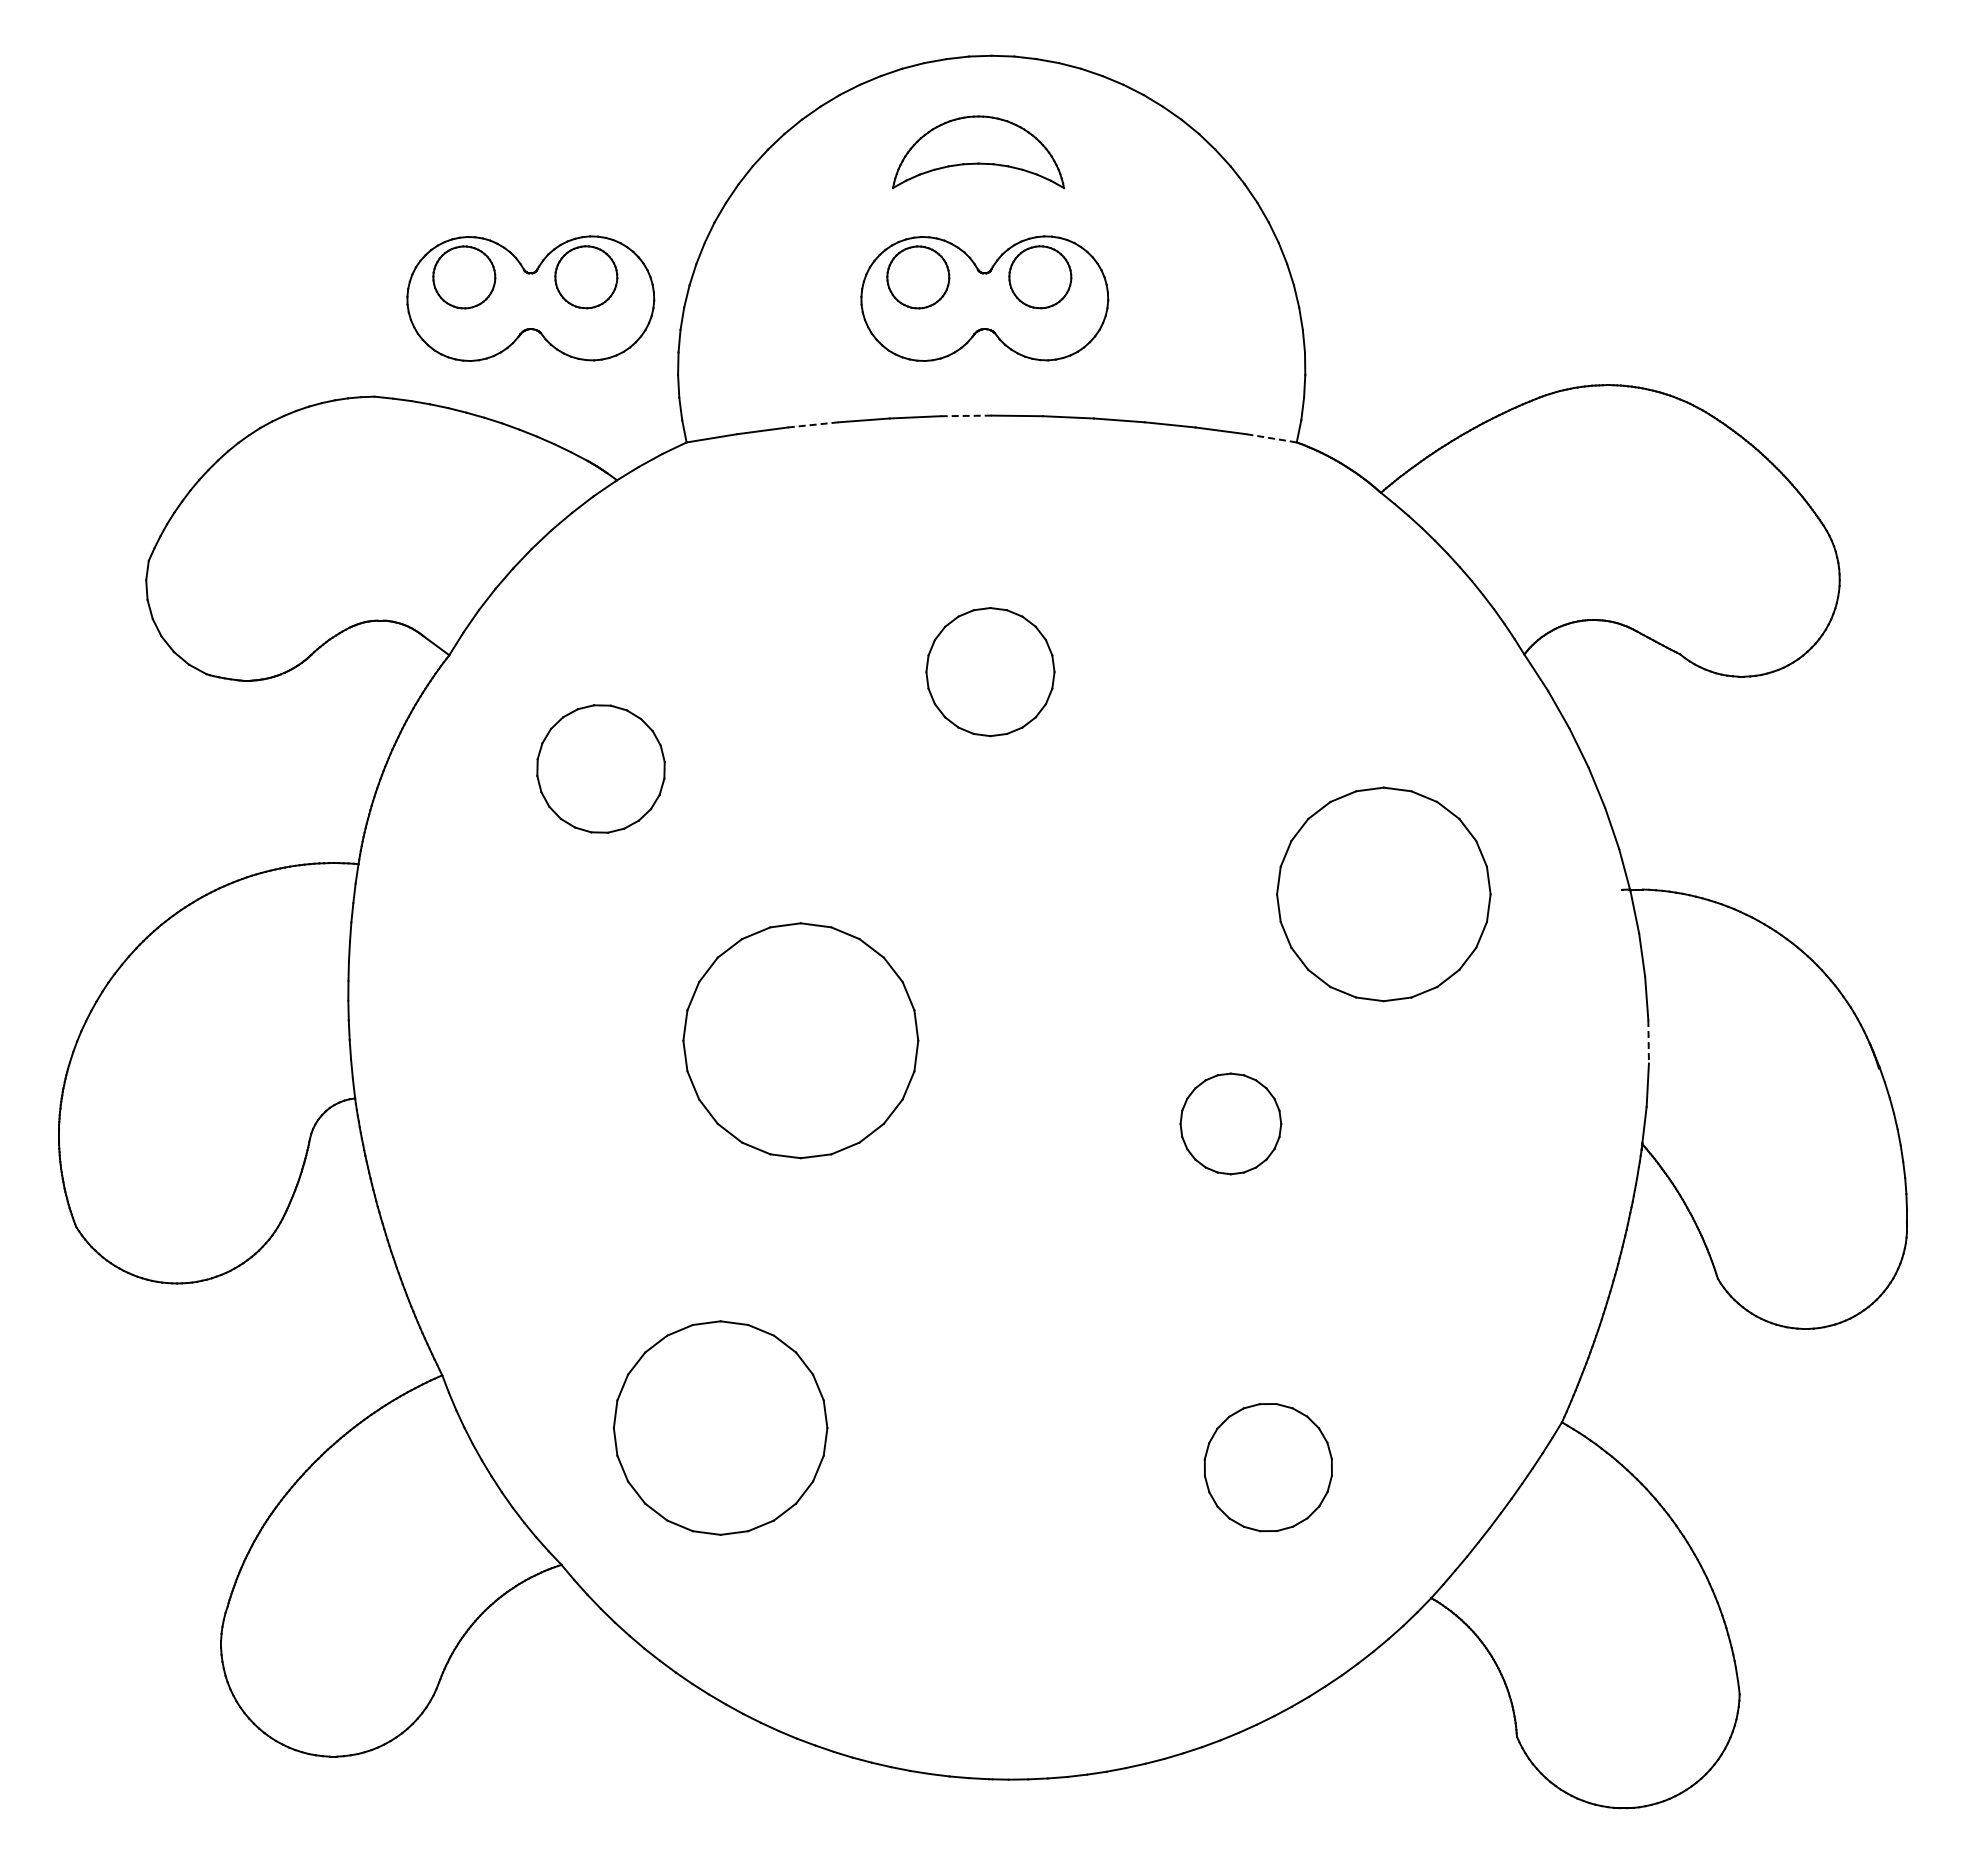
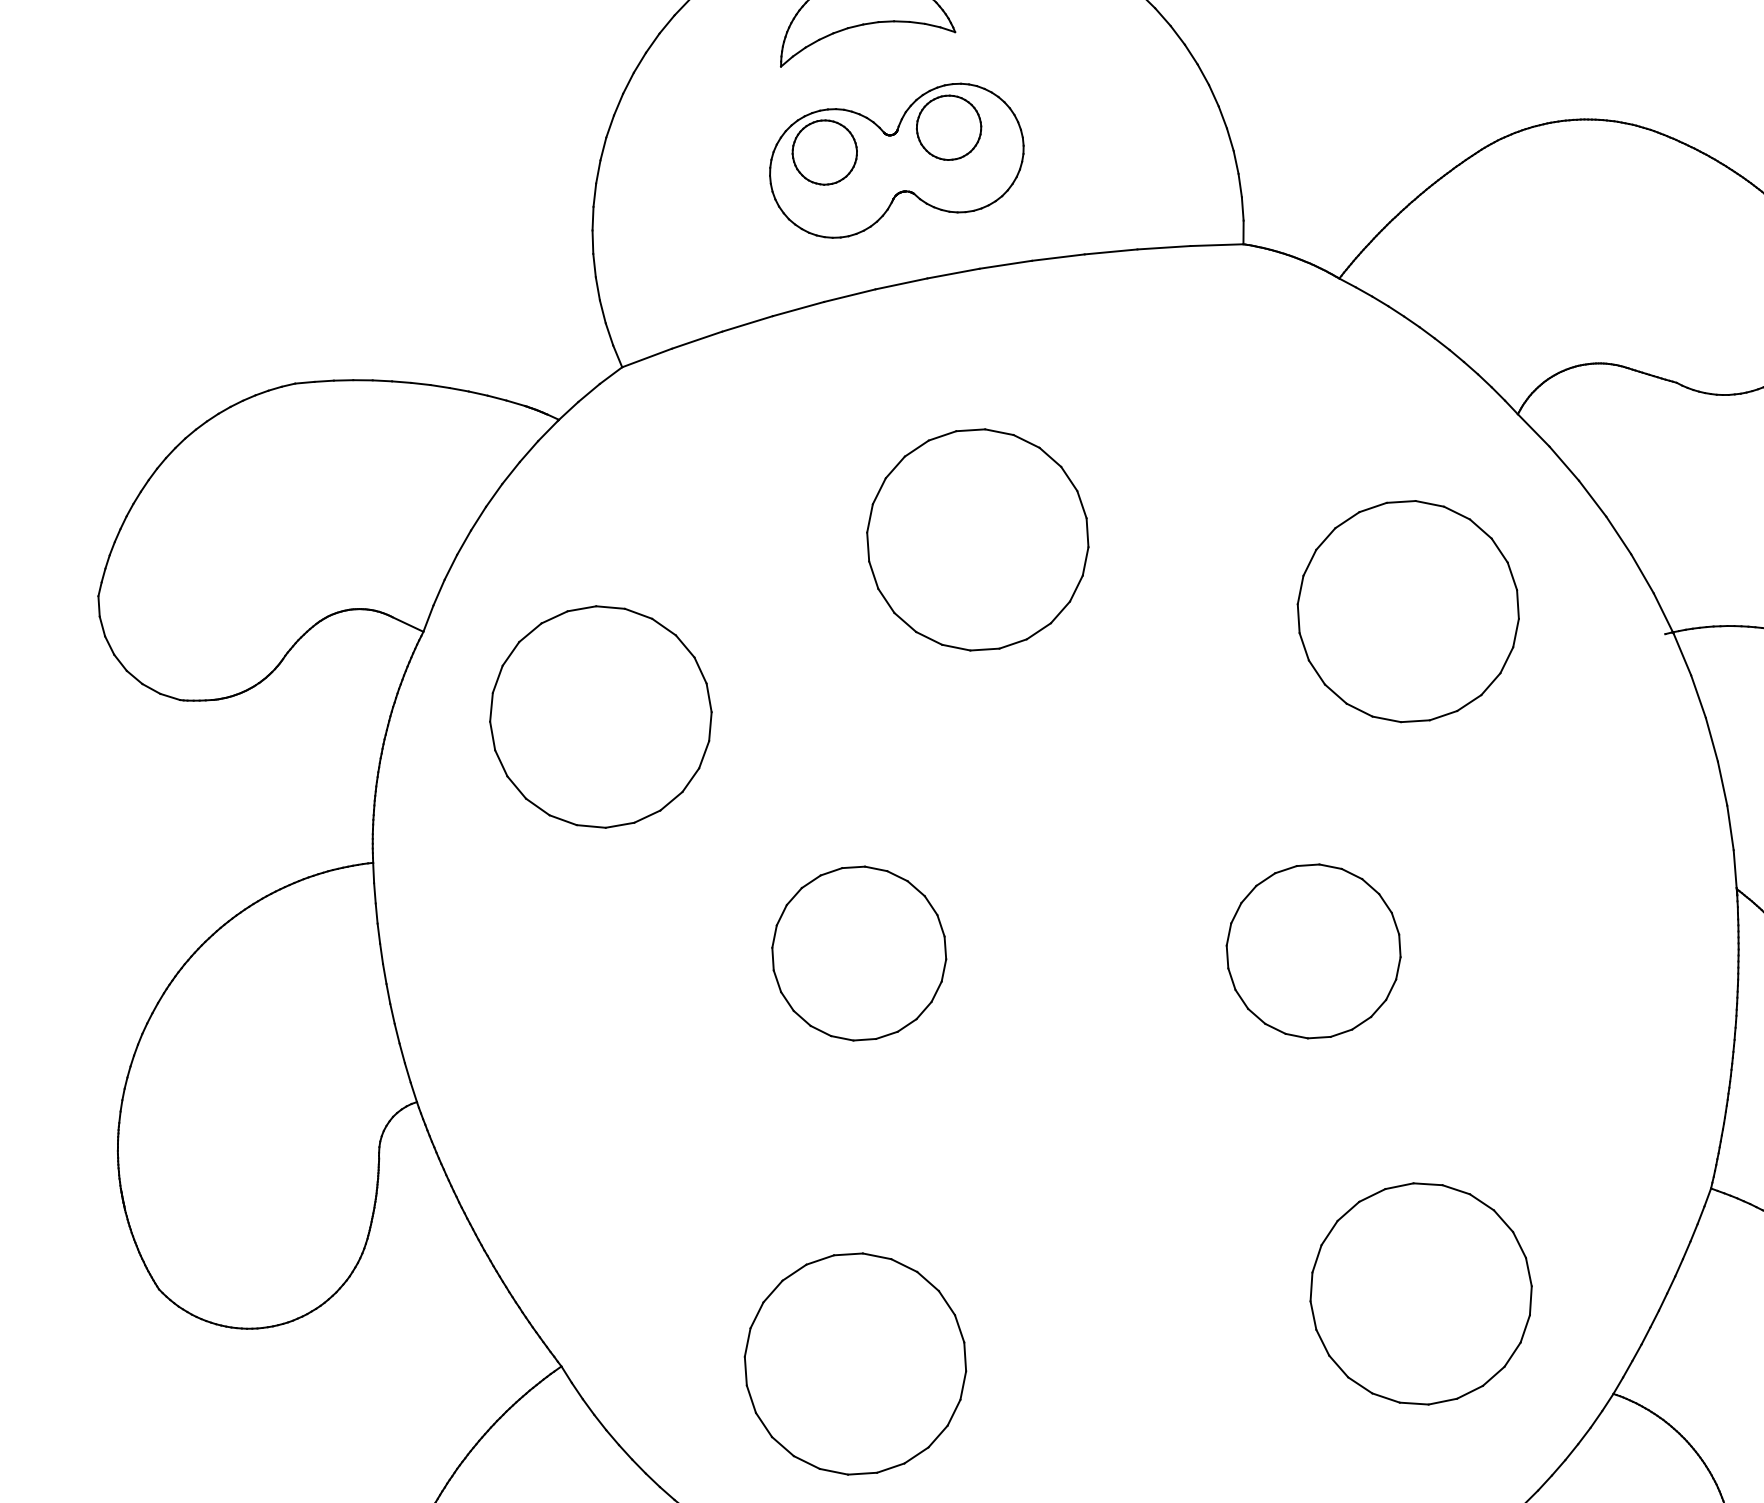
part: (530, 298) -> (434, 252), removed
line: (966, 415) -> (901, 283), dashed -> solid
line: (813, 424) -> (747, 323), dashed -> solid
line: (1271, 438) -> (1216, 245), dashed -> solid
part: (990, 671) -> (977, 539), size x1.67
part: (600, 768) -> (600, 716), size x1.67
part: (1383, 894) -> (1408, 611), moved
part: (800, 1040) -> (858, 953), size x0.71
line: (1648, 1041) -> (1722, 783), dashed -> solid
part: (1230, 1123) -> (1313, 951), size x1.67
part: (1268, 1467) -> (1421, 1293), size x1.67

